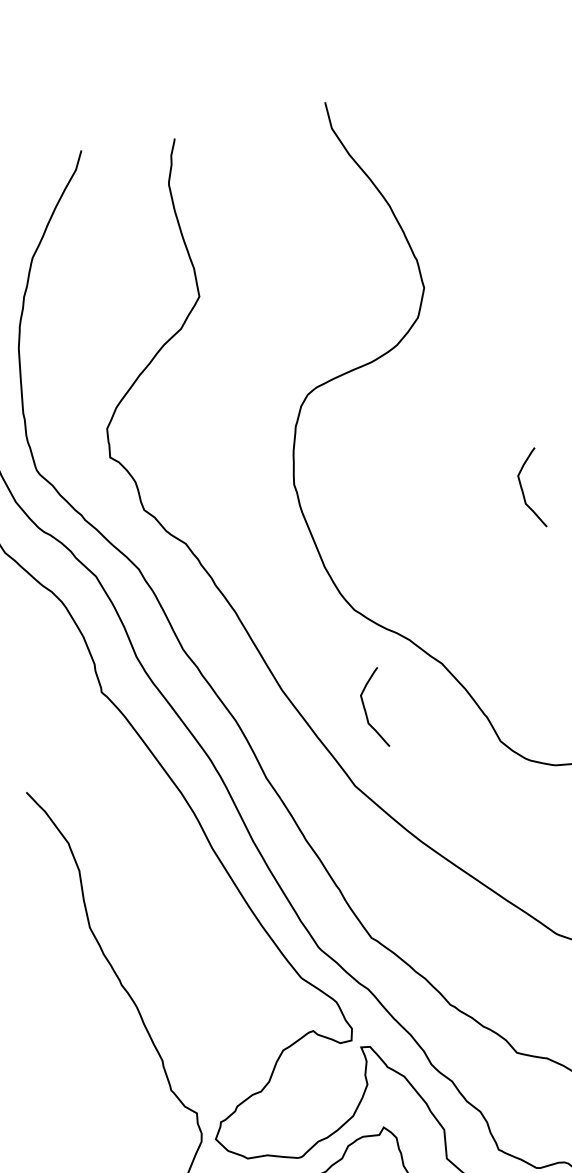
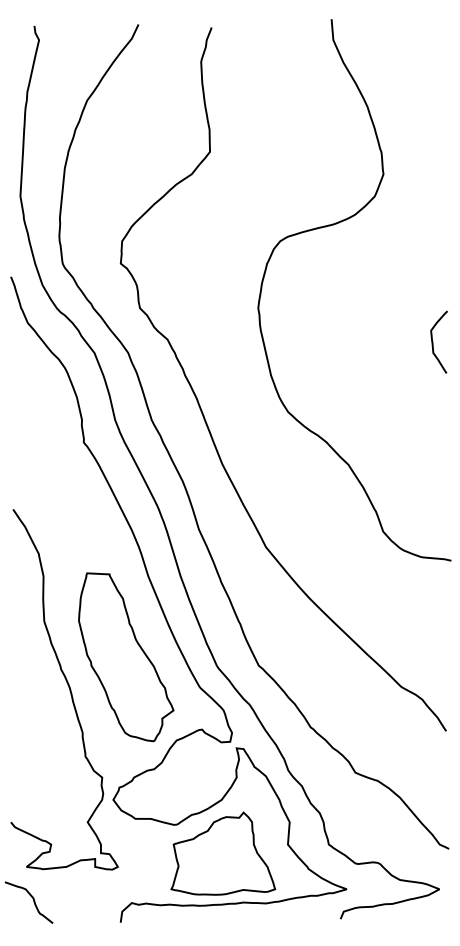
curve: (366, 708) -> (284, 489), removed
part: (201, 955) -> (126, 657), added

